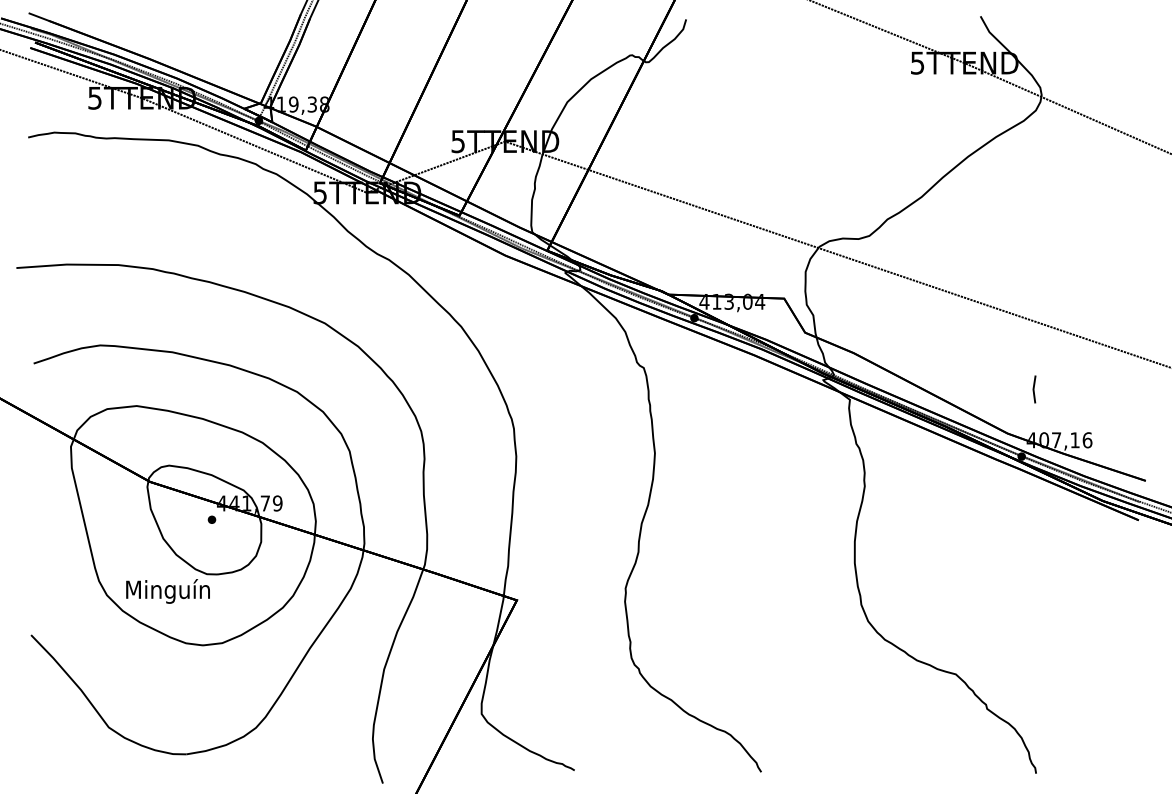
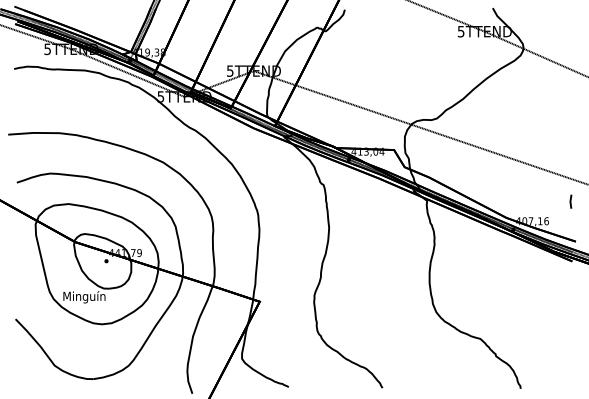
line: (1033, 389) -> (570, 201), moved

